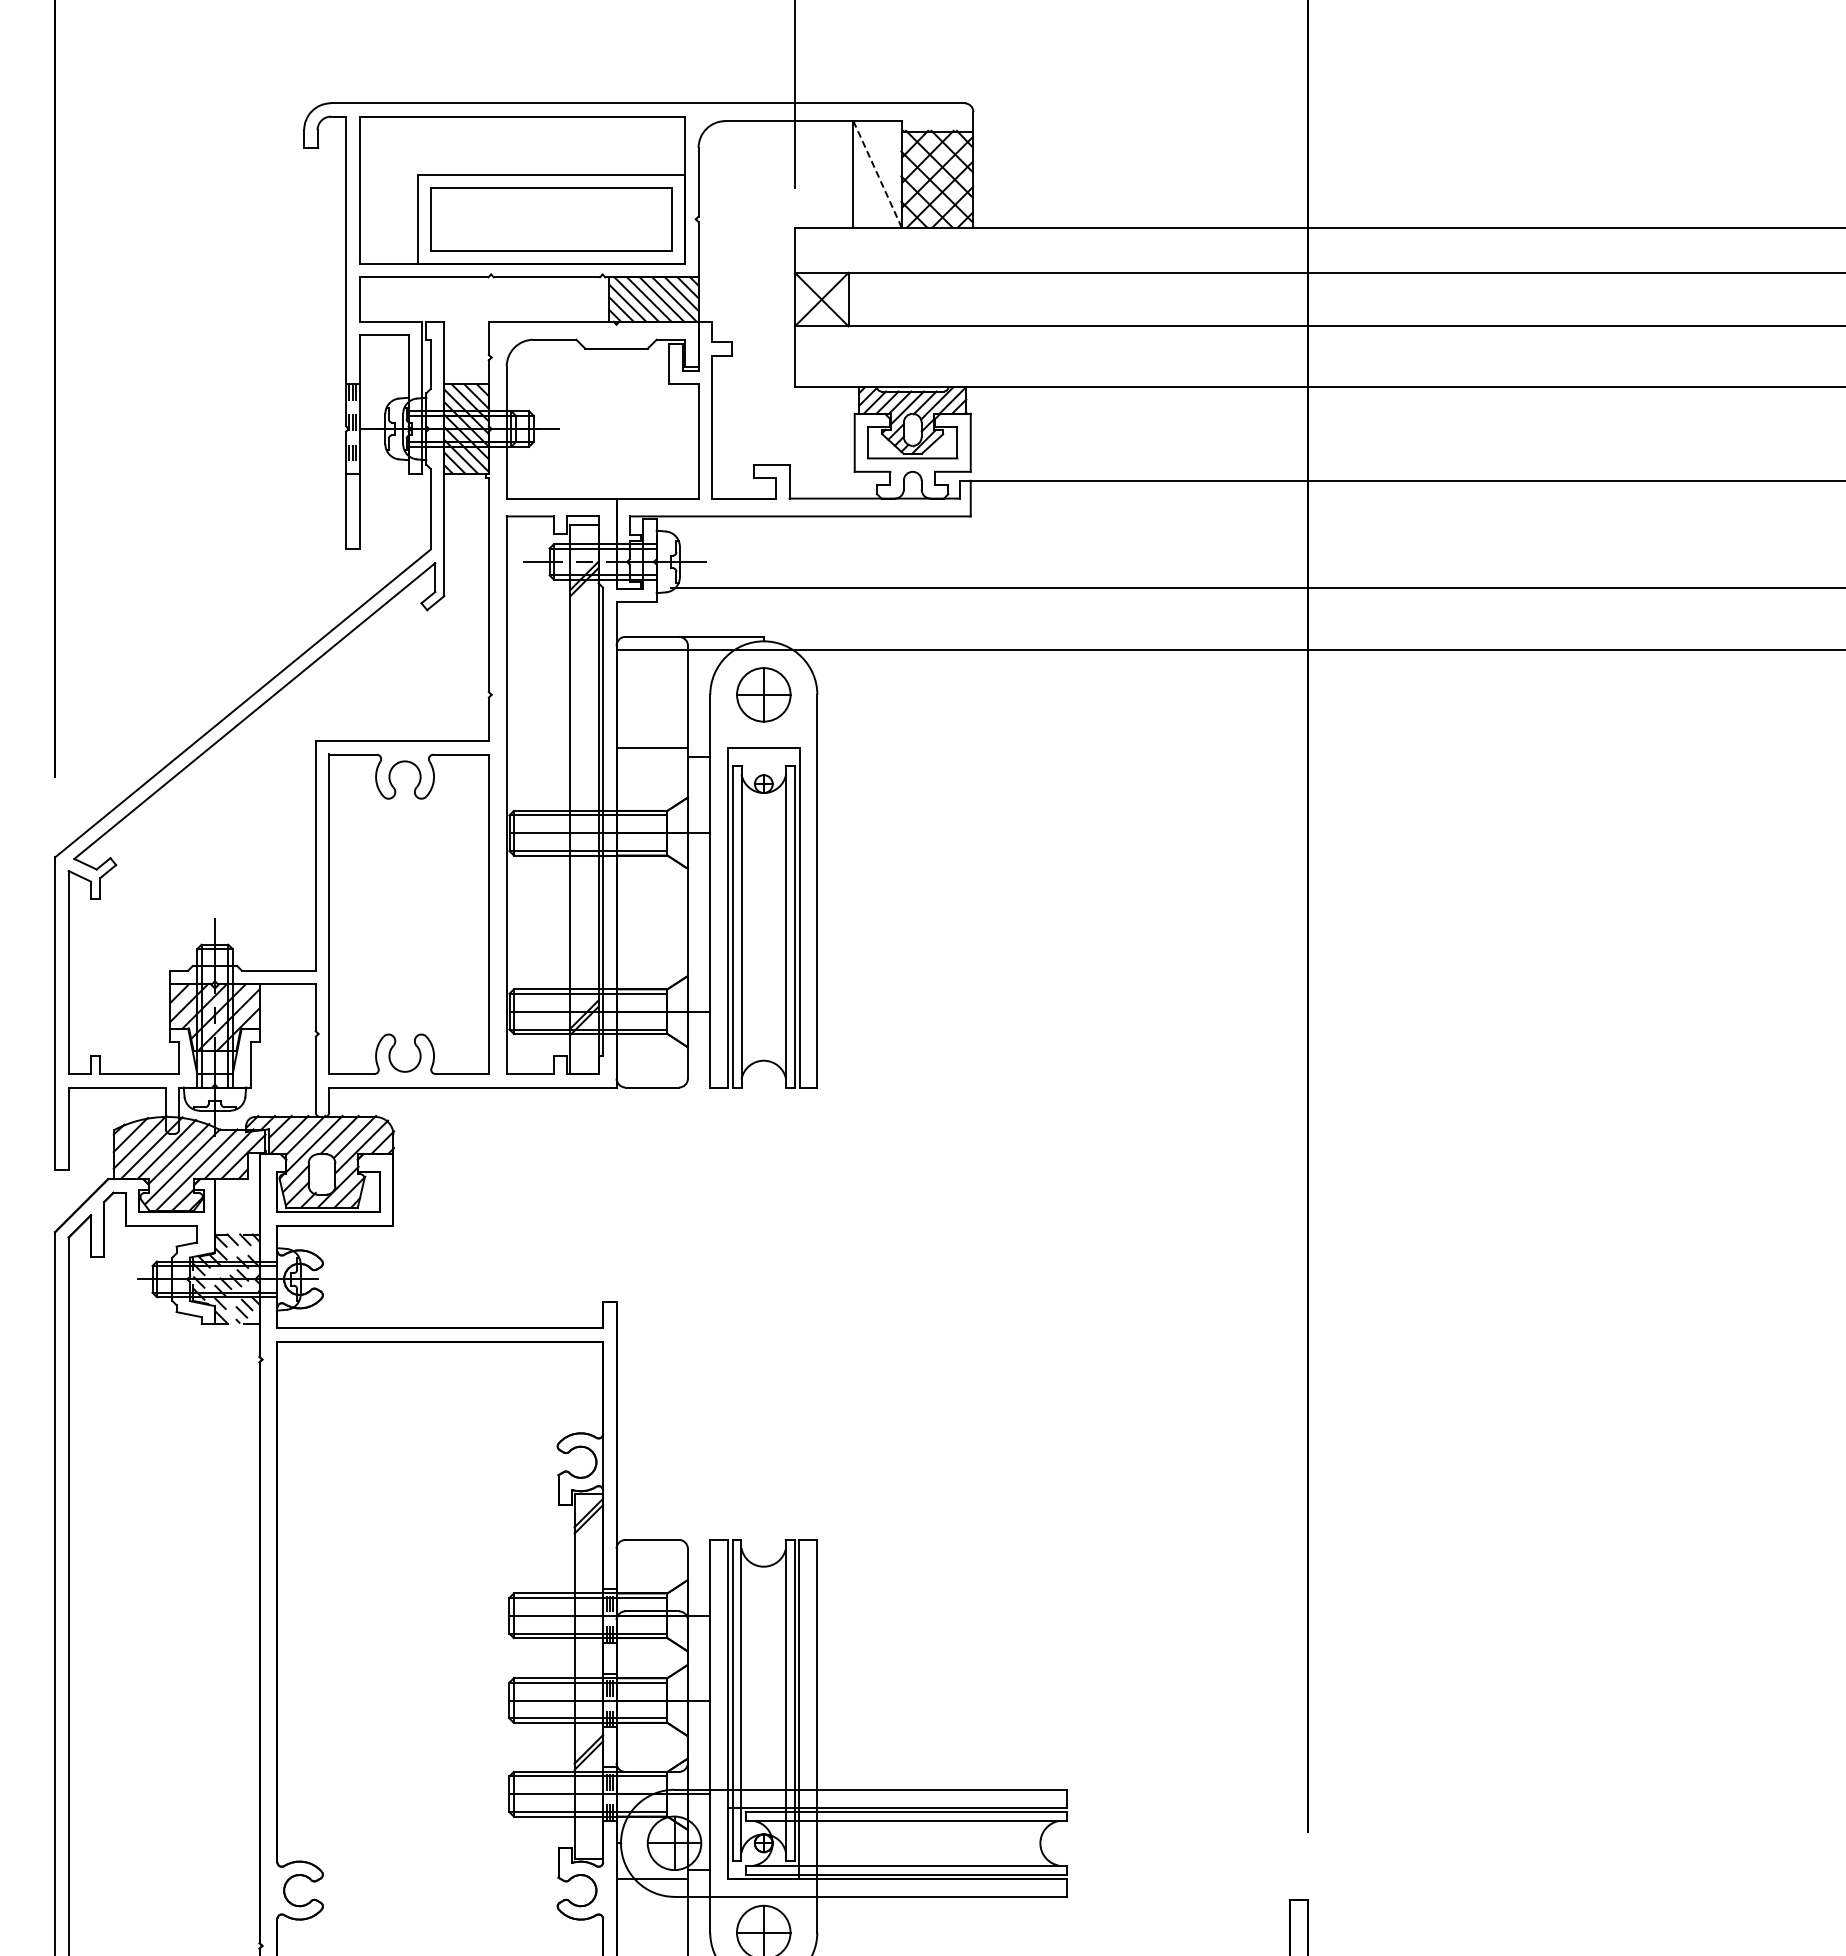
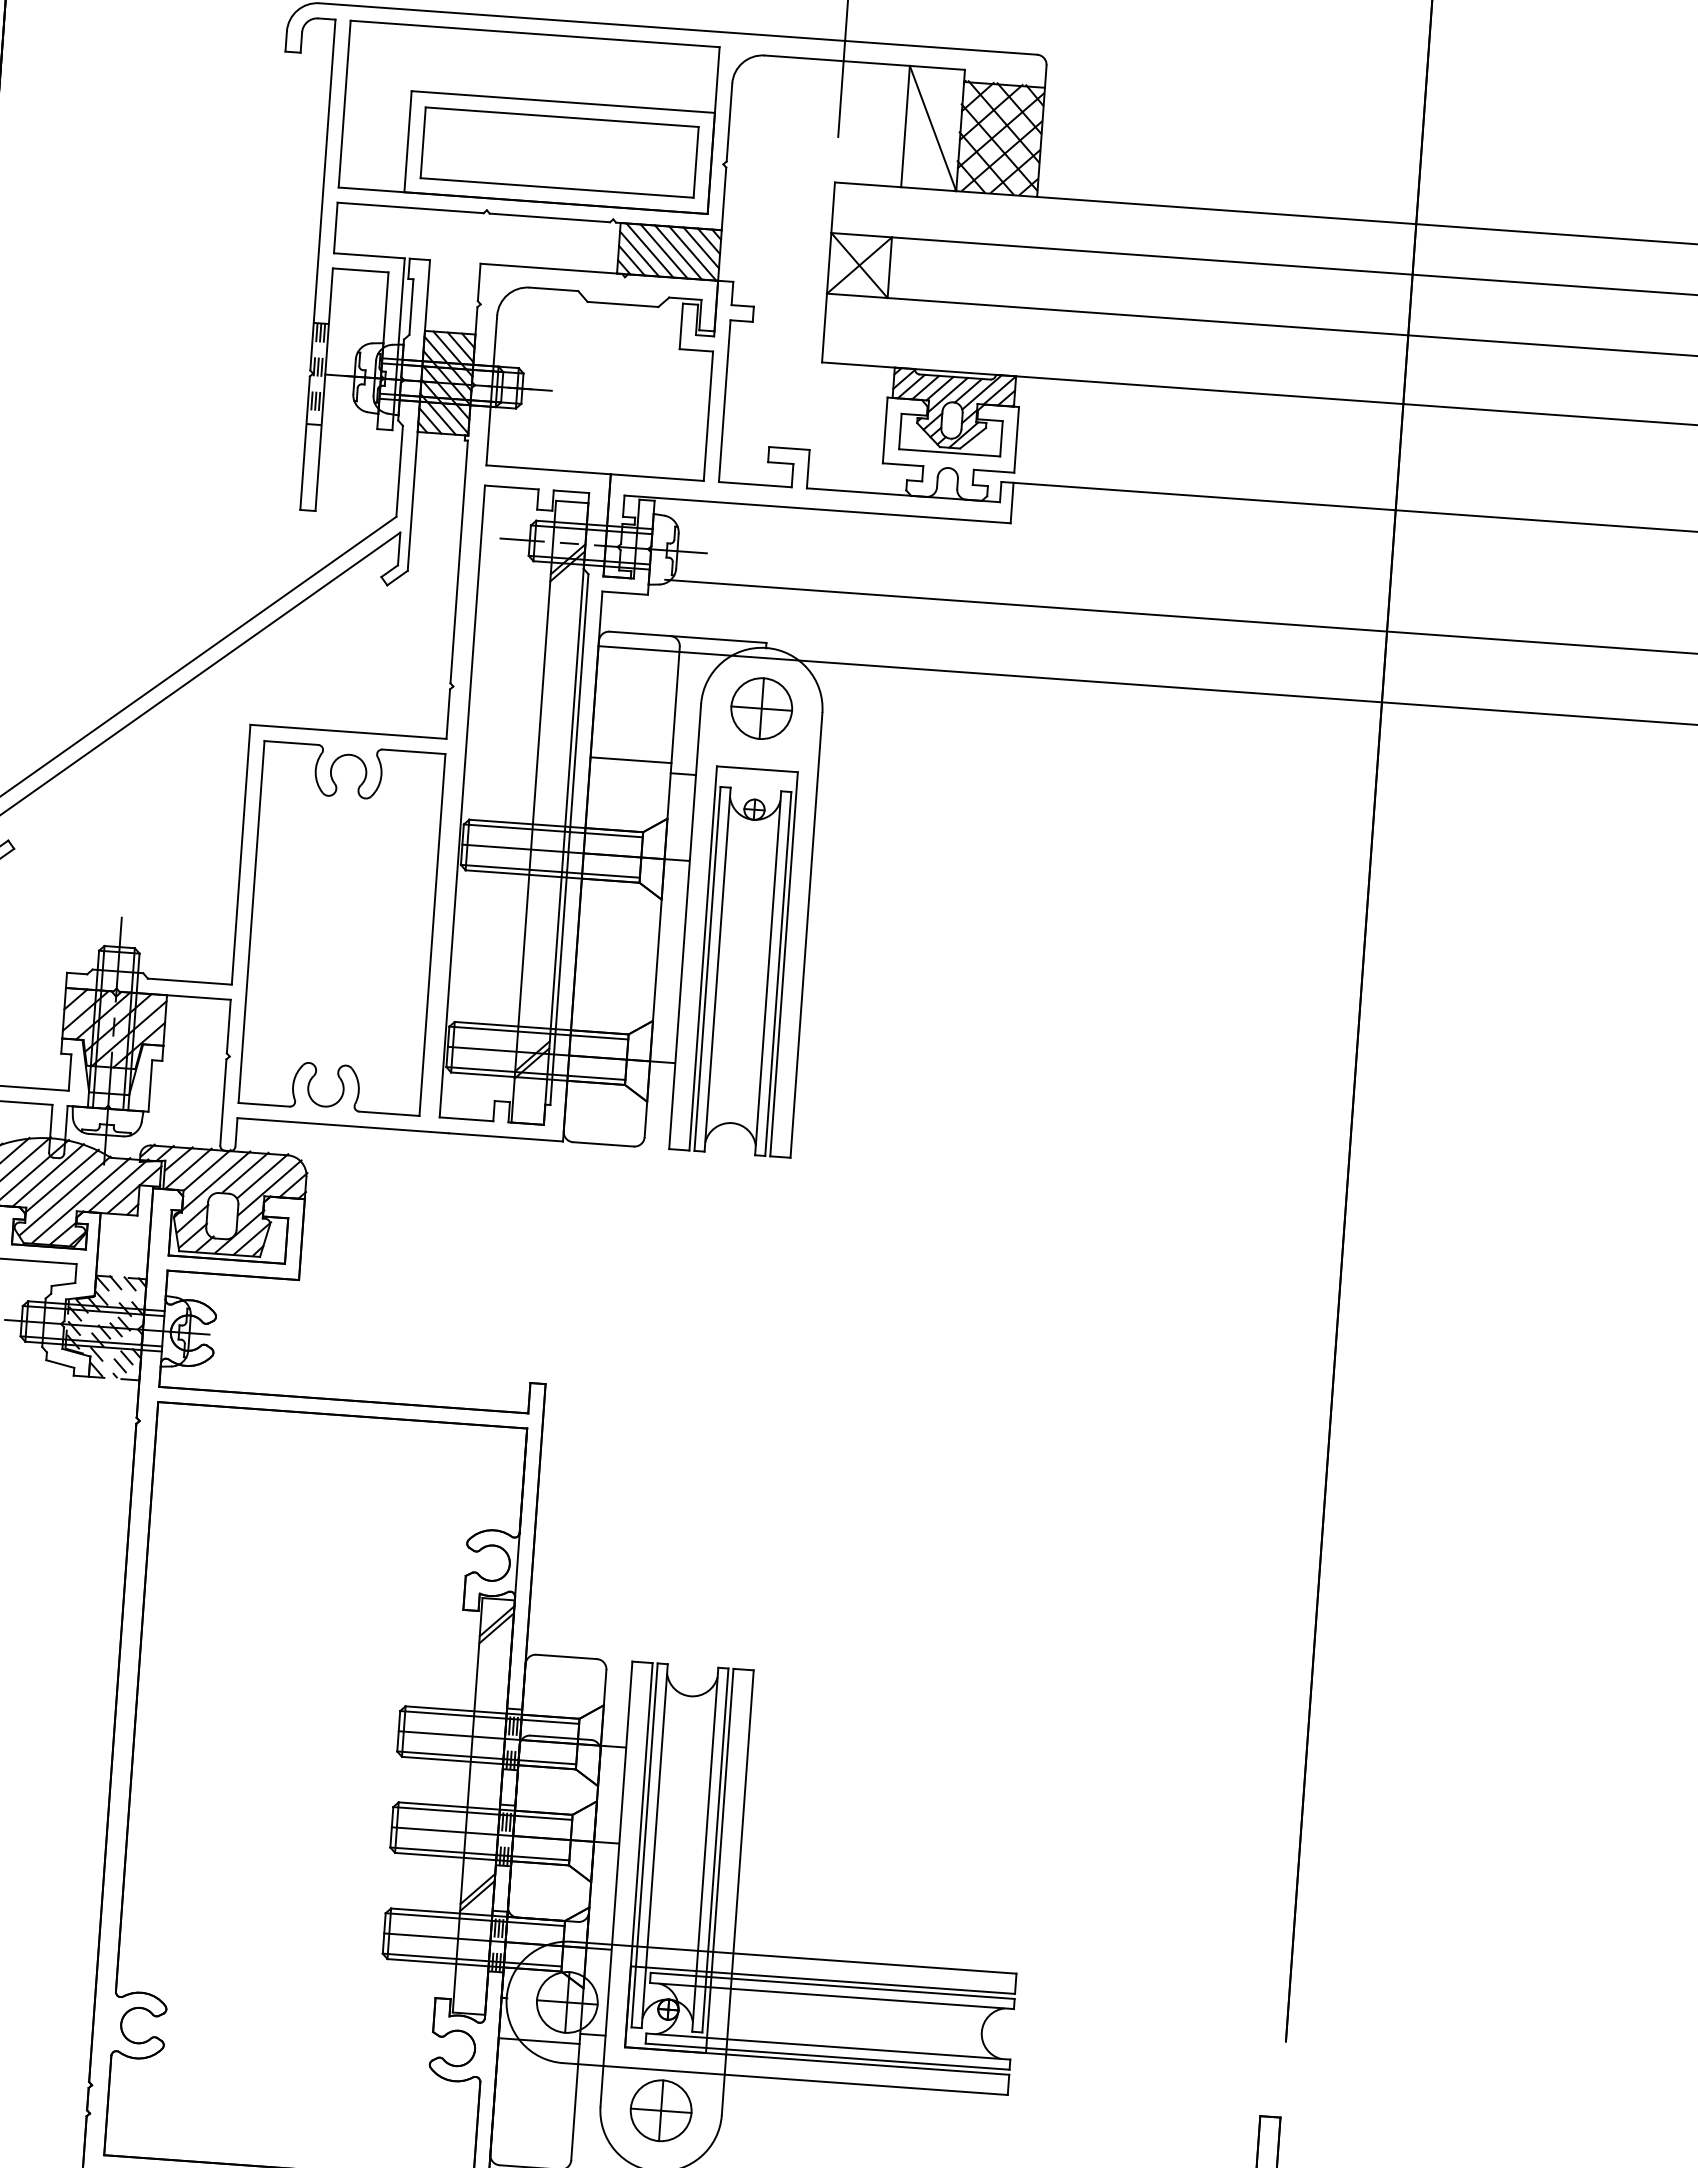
line: (877, 174) -> (932, 128), dashed -> solid

